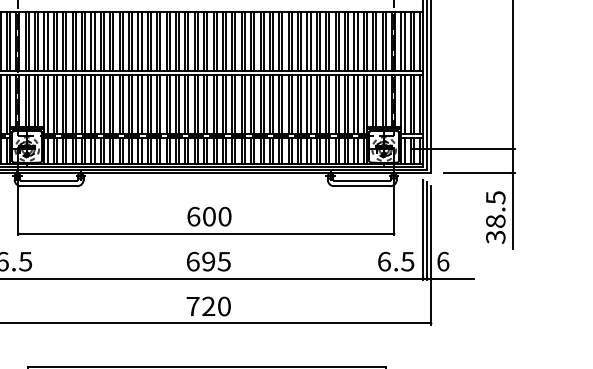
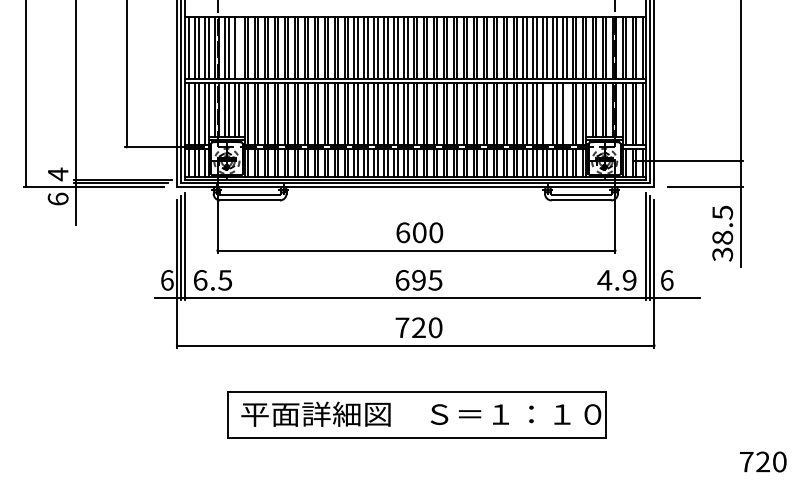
line: (38, 41) -> (238, 47), removed
line: (329, 103) -> (546, 113), removed
line: (348, 103) -> (566, 113), removed
text: (395, 261) -> (616, 280), 6.5 -> 4.9

